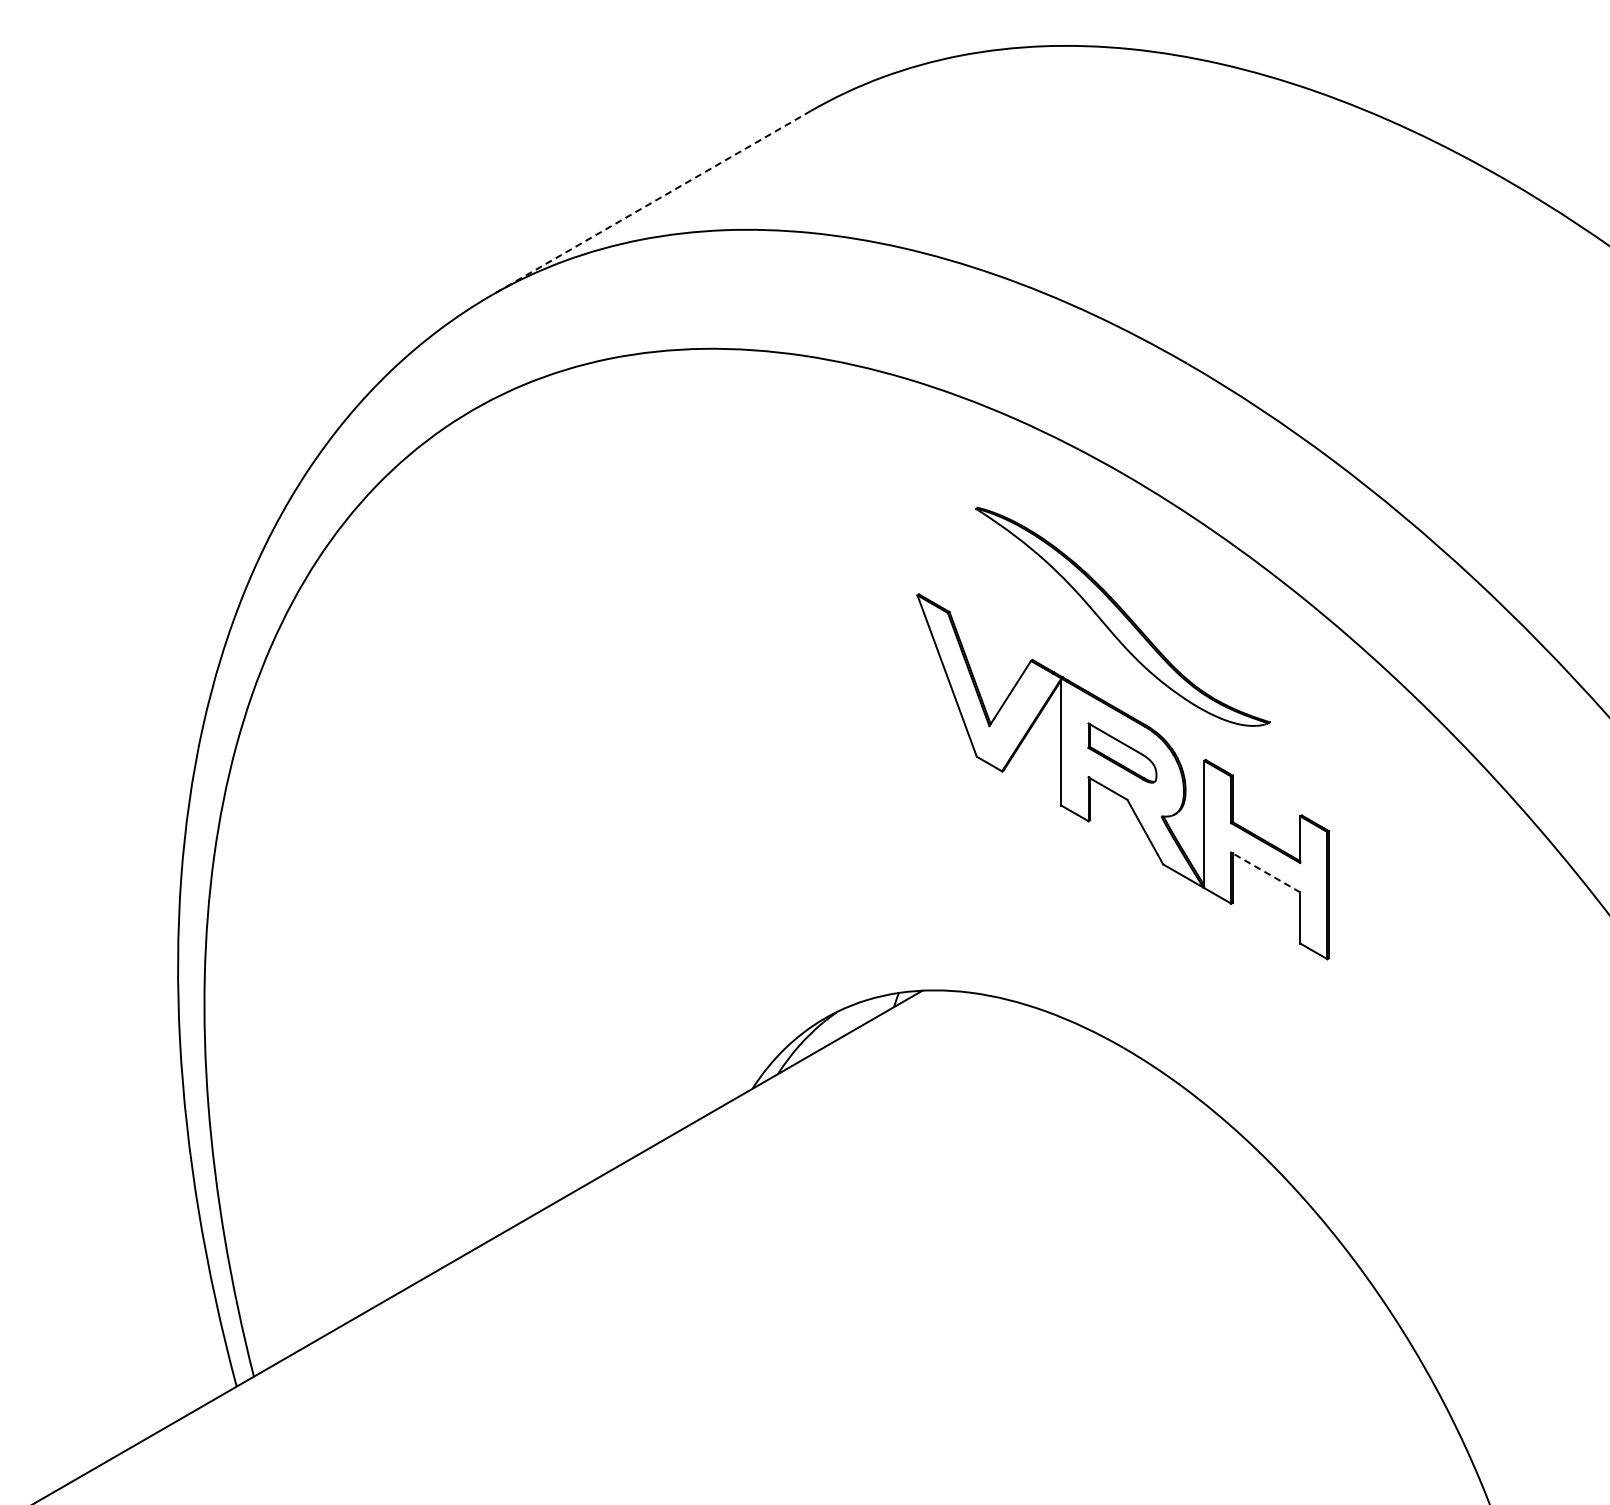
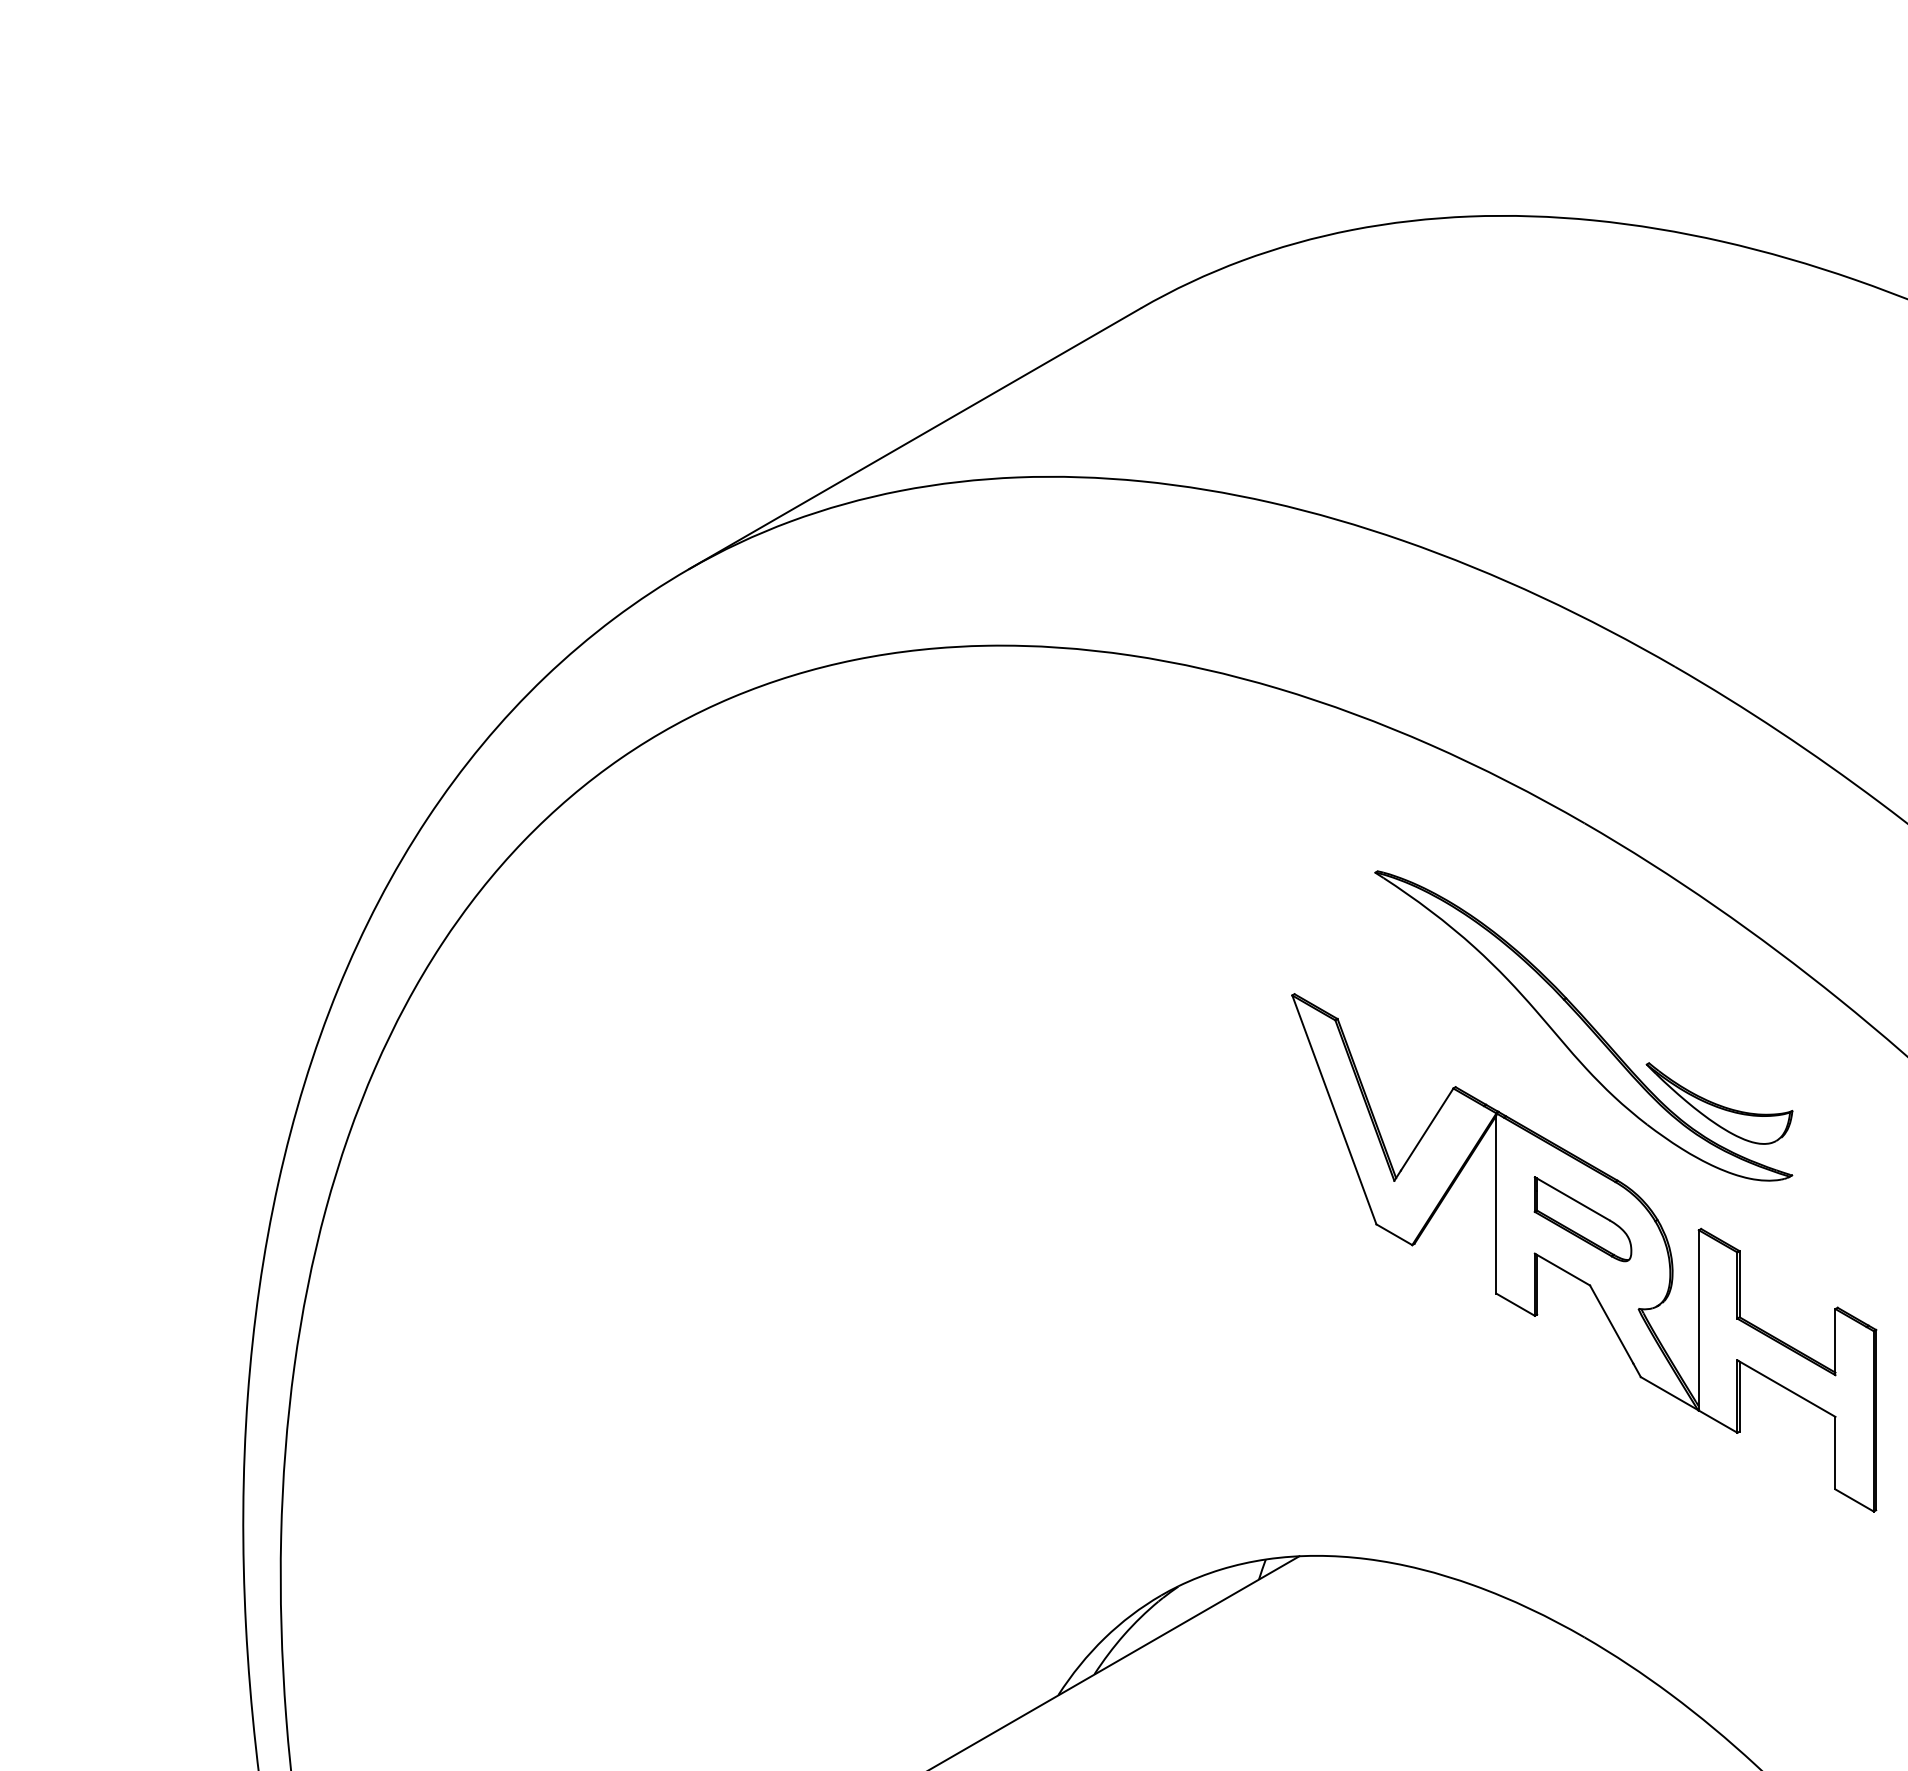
line: (651, 202) -> (914, 438), dashed -> solid
part: (1218, 671) -> (1719, 1103), added
line: (1265, 872) -> (1785, 1388), dashed -> solid

